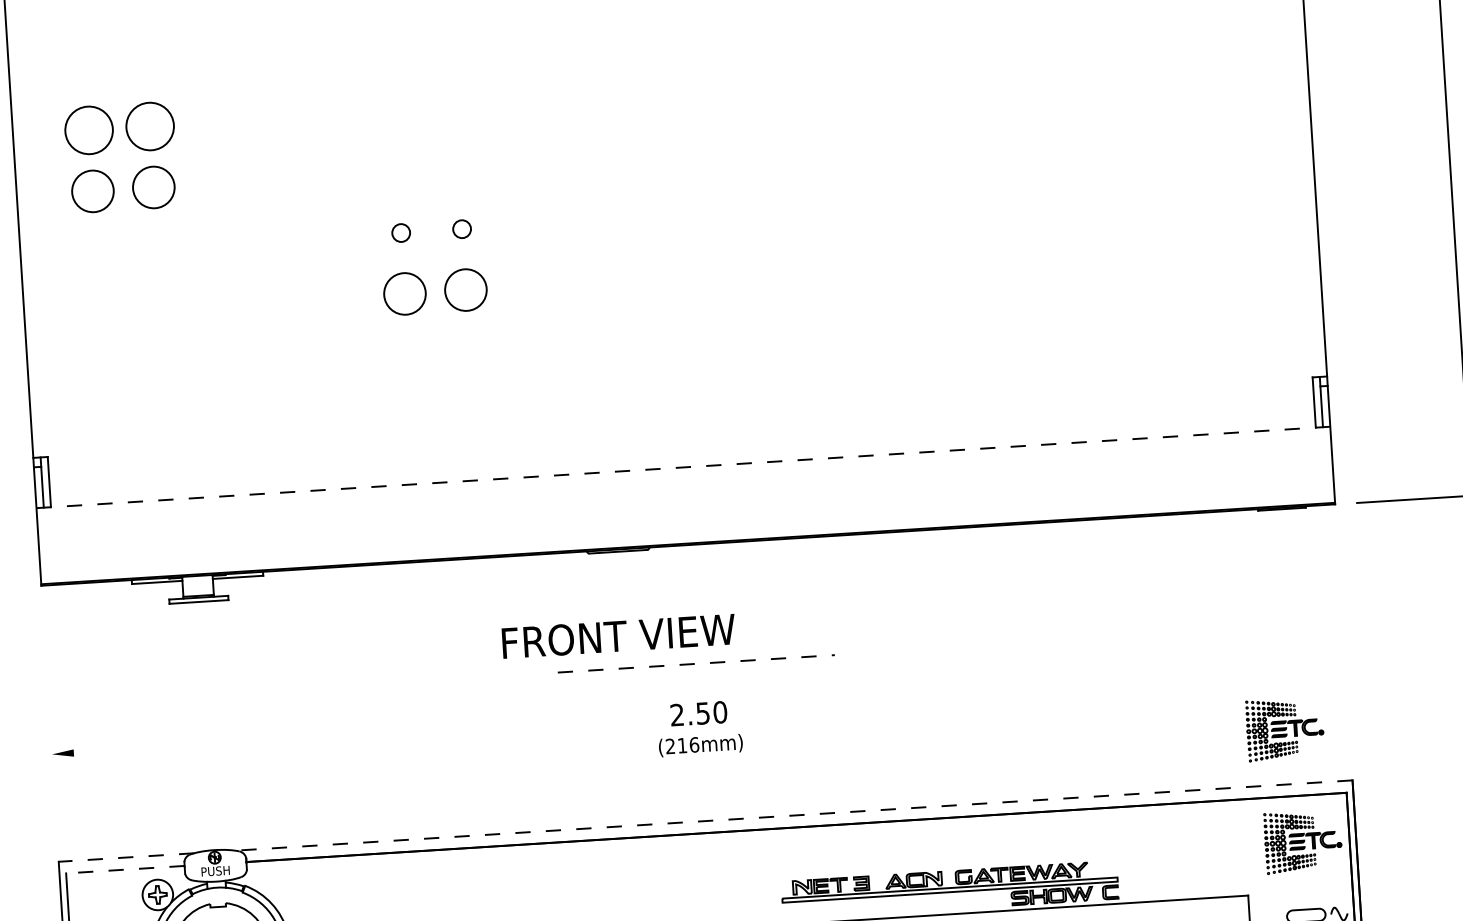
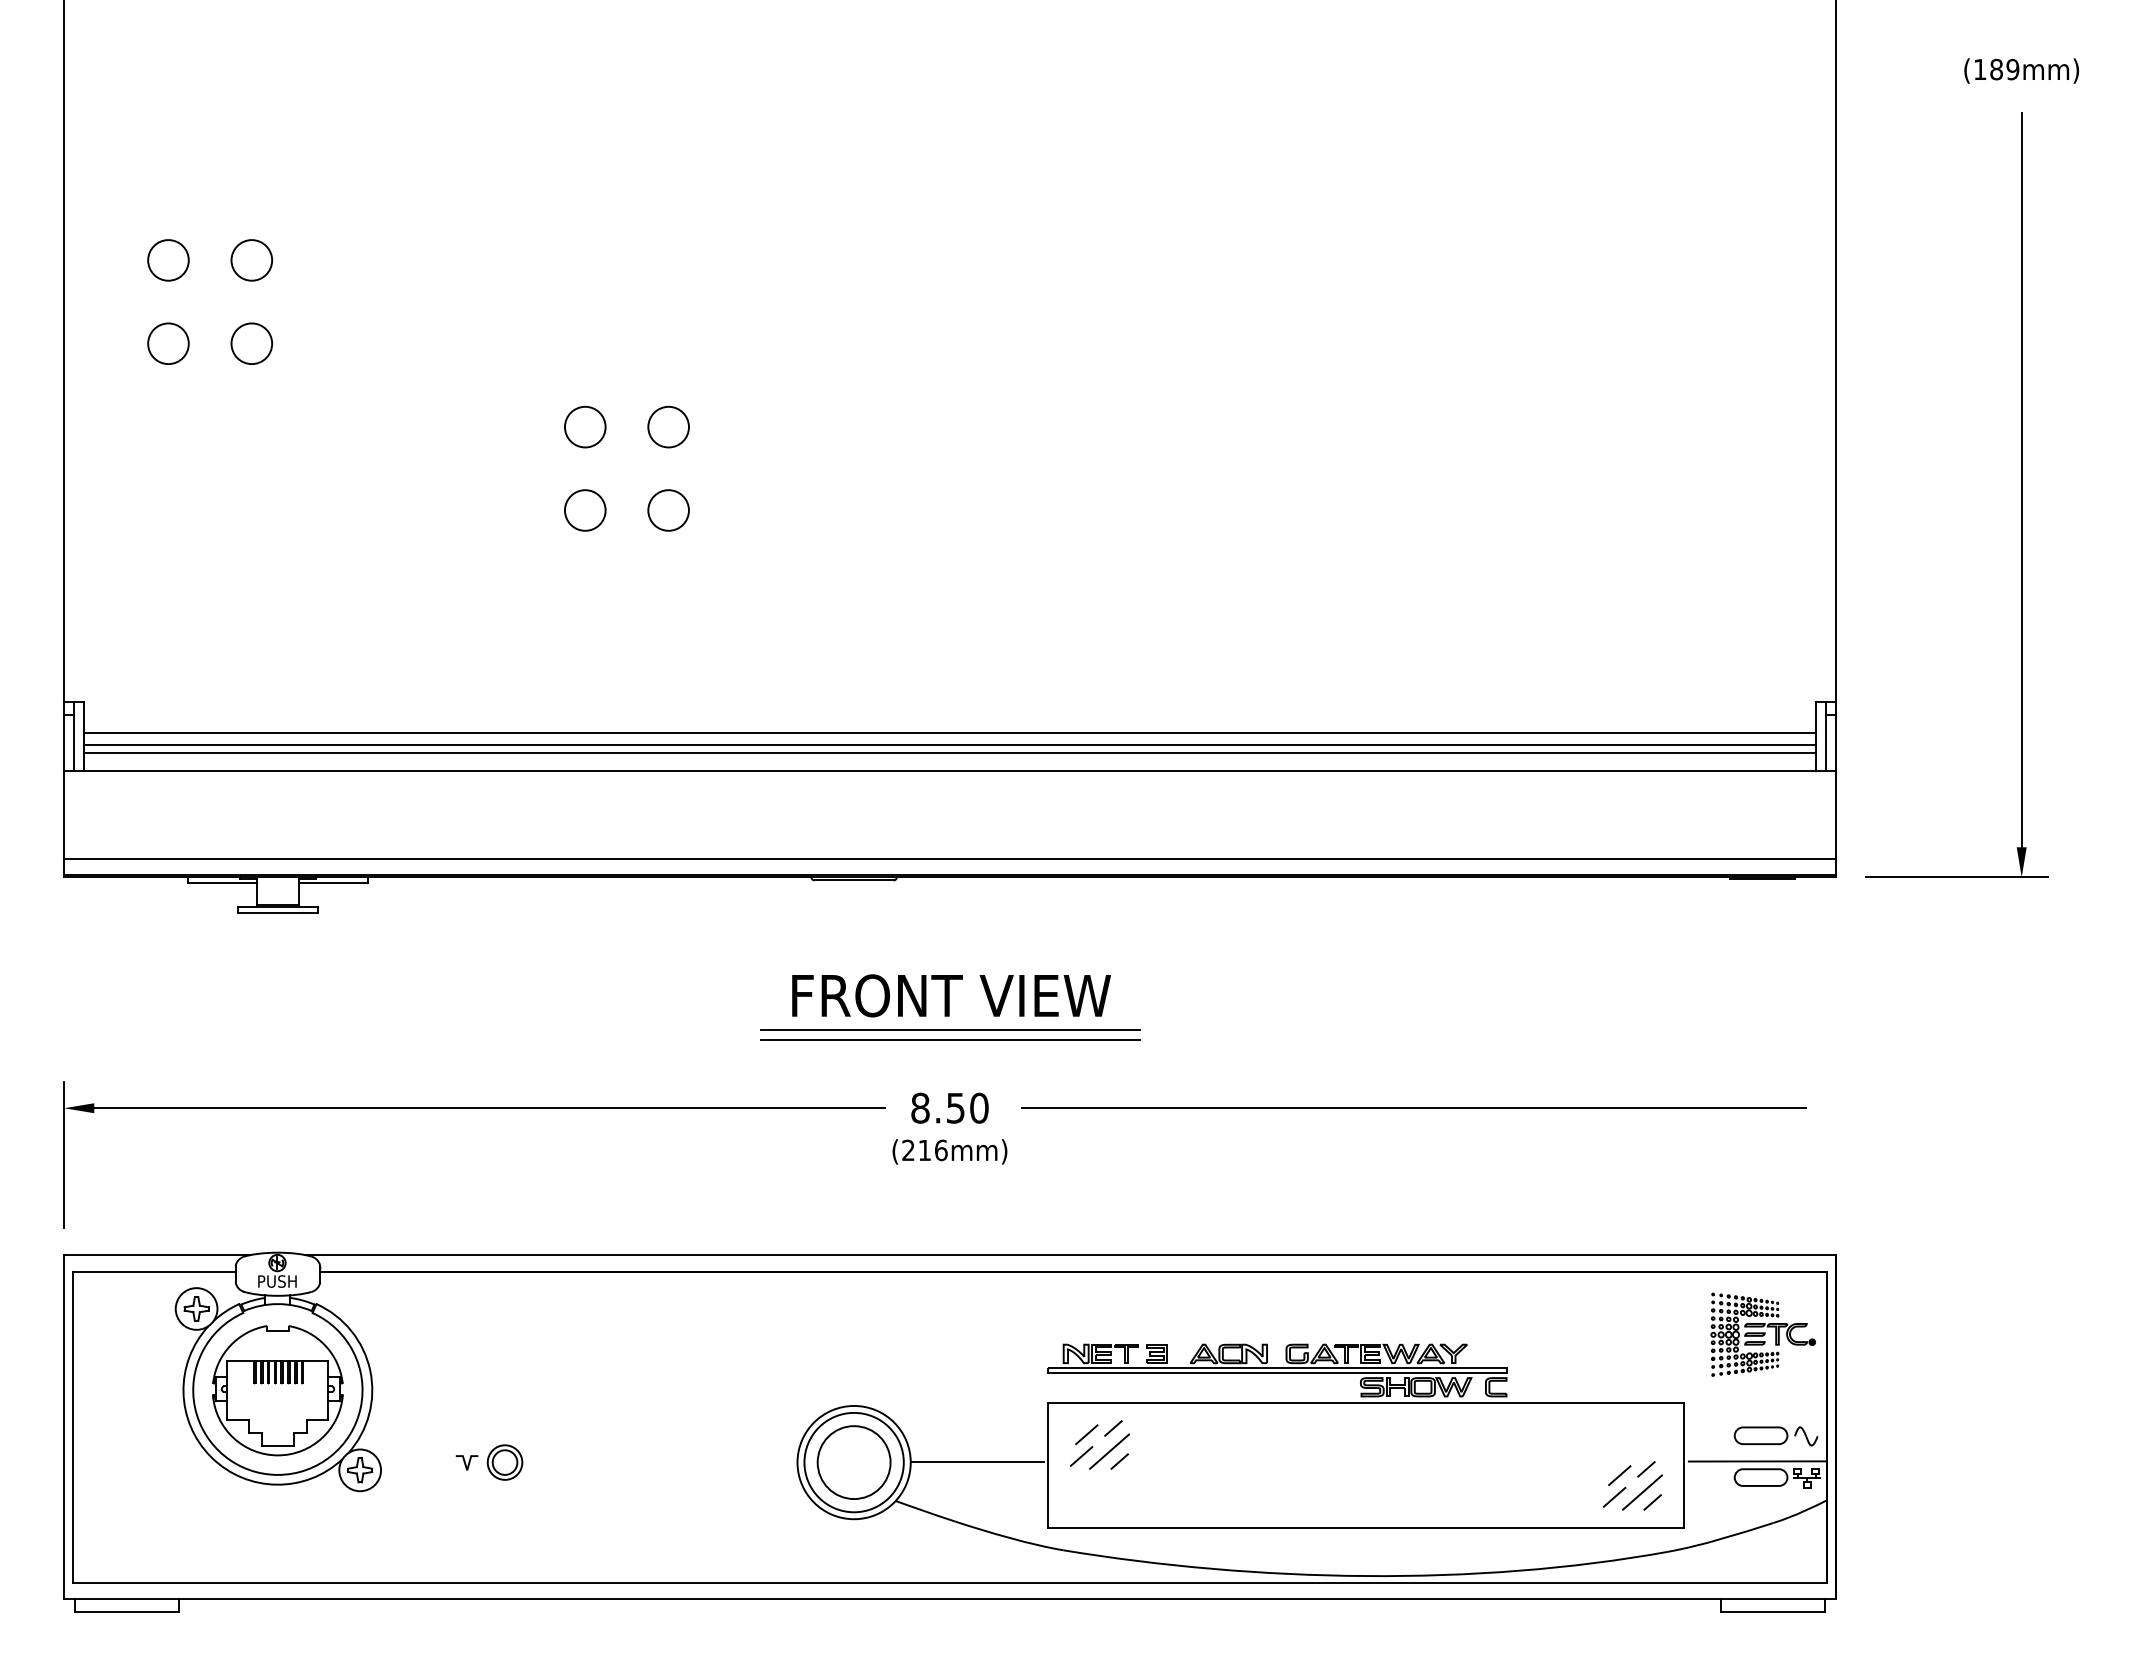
circle: (149, 126) -> (251, 260), size x0.62
circle: (89, 130) -> (168, 260), size x0.62
circle: (153, 187) -> (251, 343), size x0.71
circle: (92, 191) -> (168, 343), size x0.71
circle: (461, 228) -> (668, 426), size x1.67
circle: (400, 232) -> (584, 426), size x1.67
circle: (465, 290) -> (668, 510), size x0.71
circle: (405, 293) -> (585, 510), size x0.71
line: (681, 440) -> (949, 733), added
line: (681, 448) -> (949, 744), added
line: (682, 453) -> (949, 752), added
line: (683, 467) -> (950, 771), dashed -> solid
line: (687, 531) -> (949, 858), added
text: (618, 636) -> (951, 995), moved
line: (695, 656) -> (950, 1030), added
line: (696, 664) -> (950, 1040), dashed -> solid
line: (1037, 692) -> (1413, 1108), added
text: (677, 714) -> (920, 1107), 2.50 -> 8.50
part: (1284, 729) -> (1747, 1179), removed
line: (362, 735) -> (489, 1108), added
line: (54, 788) -> (64, 1154), added
line: (793, 815) -> (1070, 1255), dashed -> solid
line: (126, 857) -> (157, 1255), dashed -> solid
line: (125, 869) -> (154, 1271), dashed -> solid

